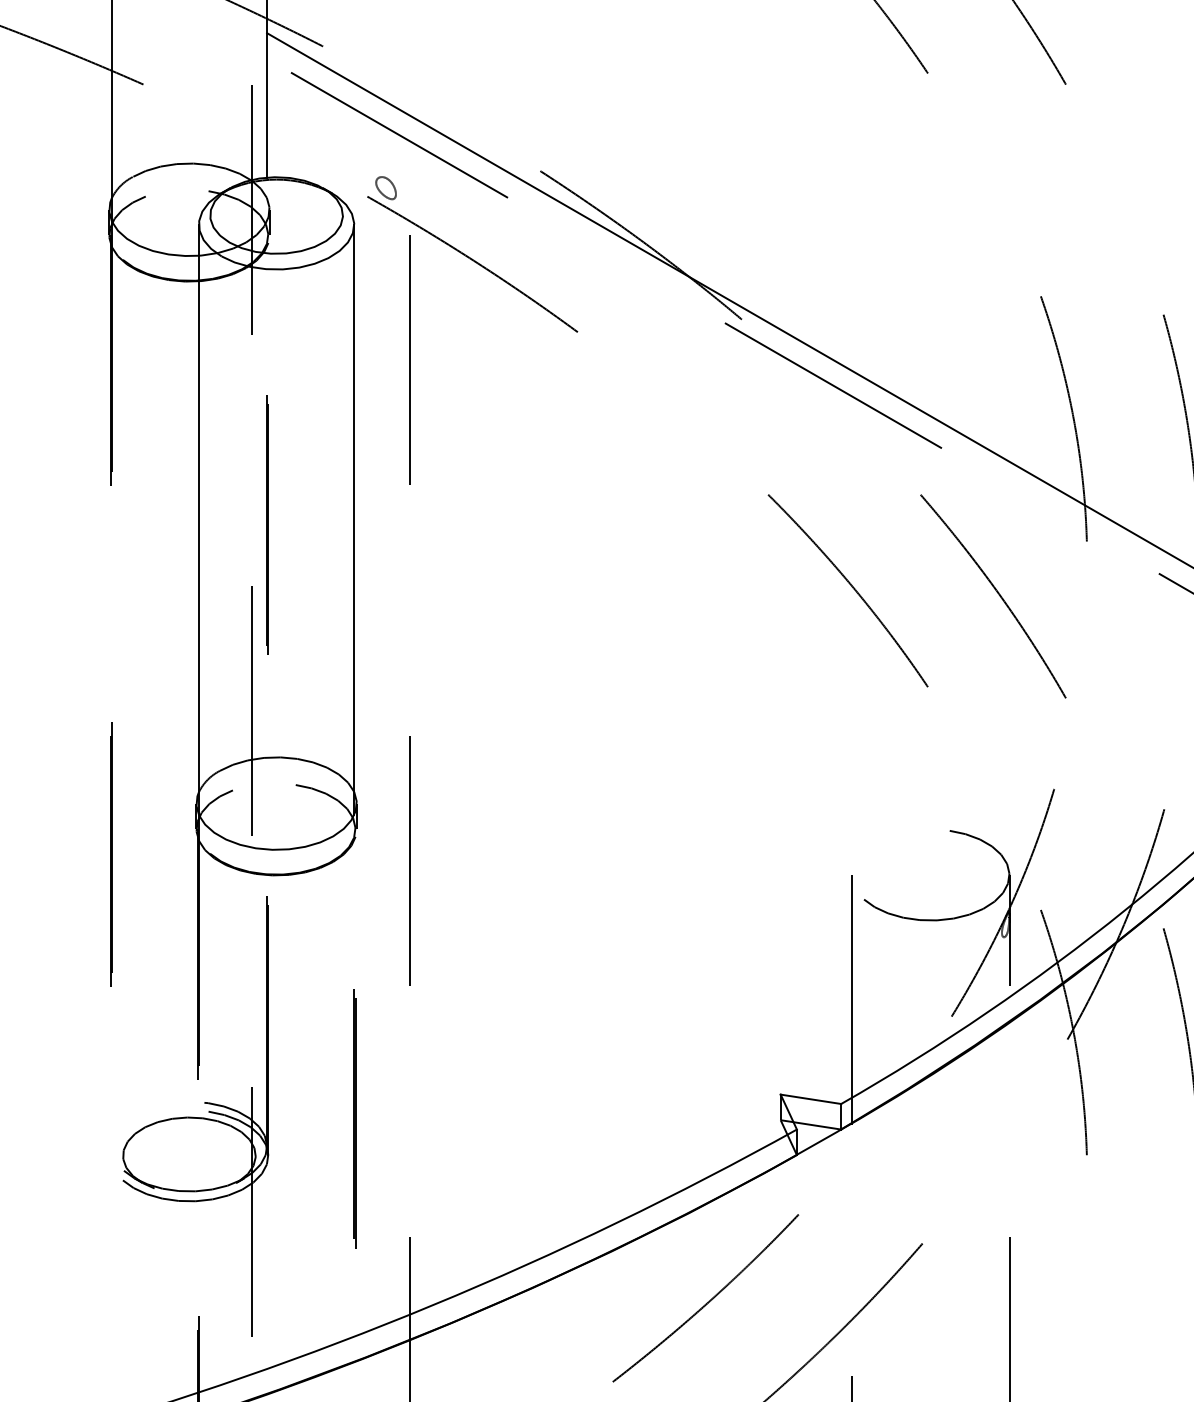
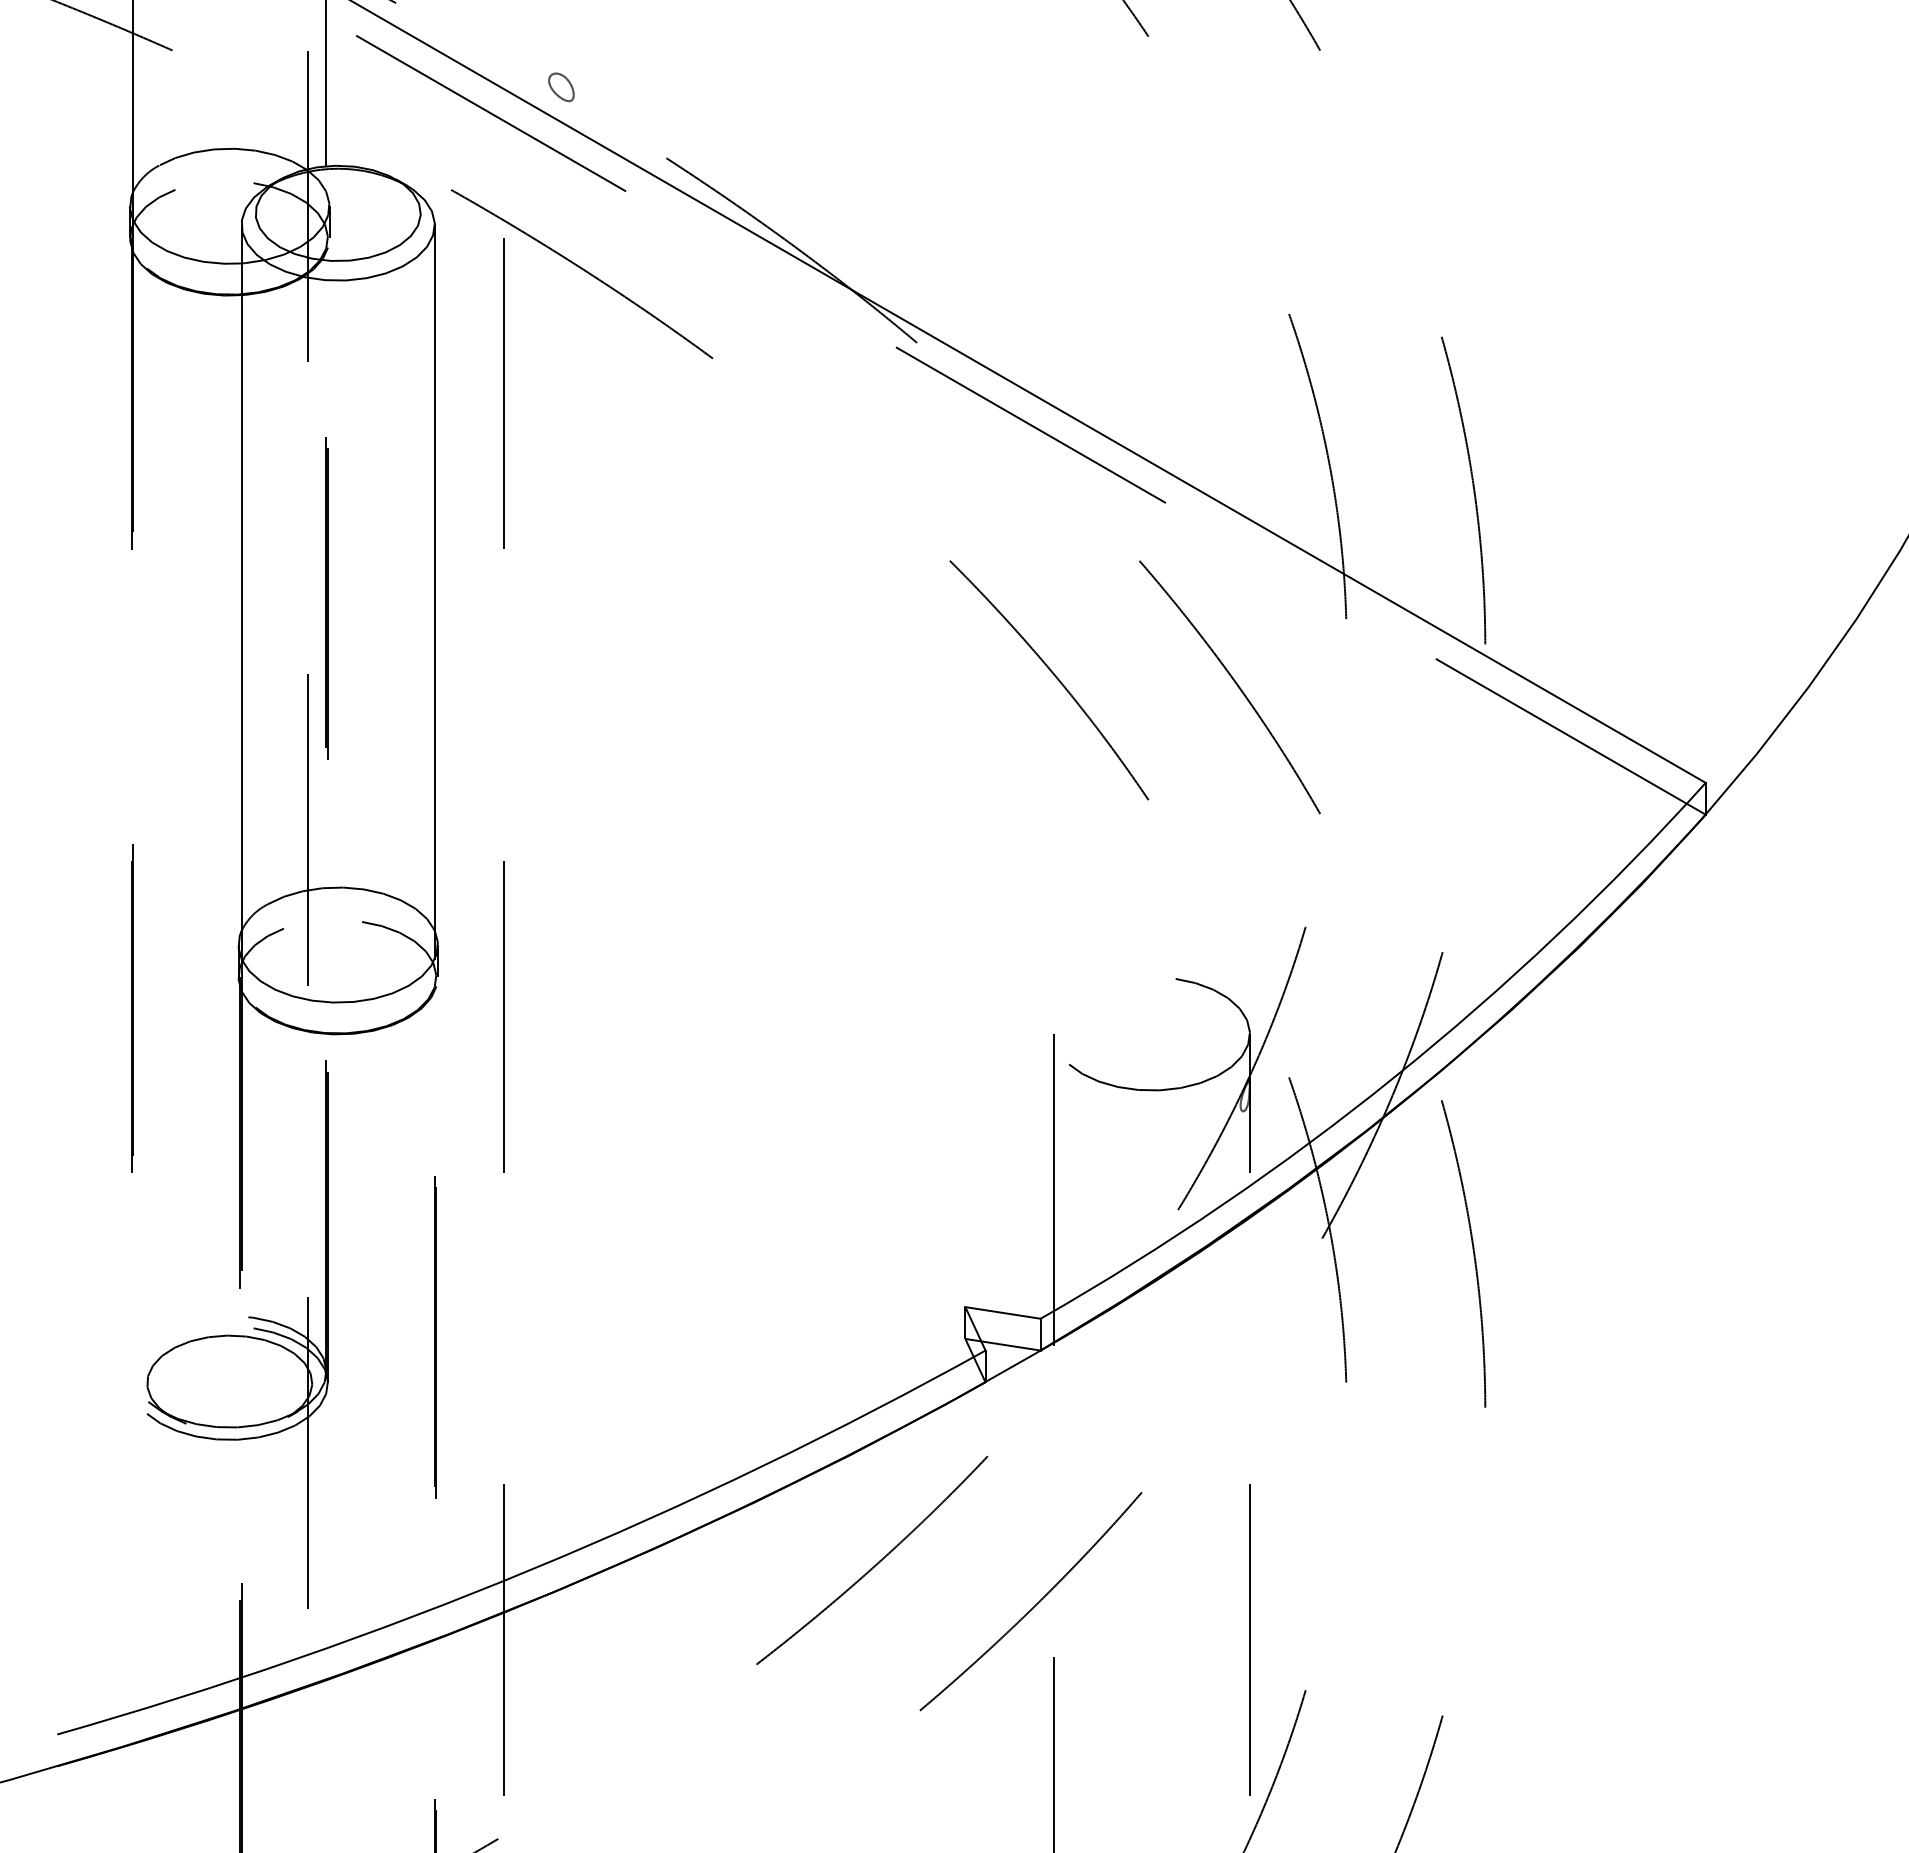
part: (386, 188) -> (561, 87), moved

